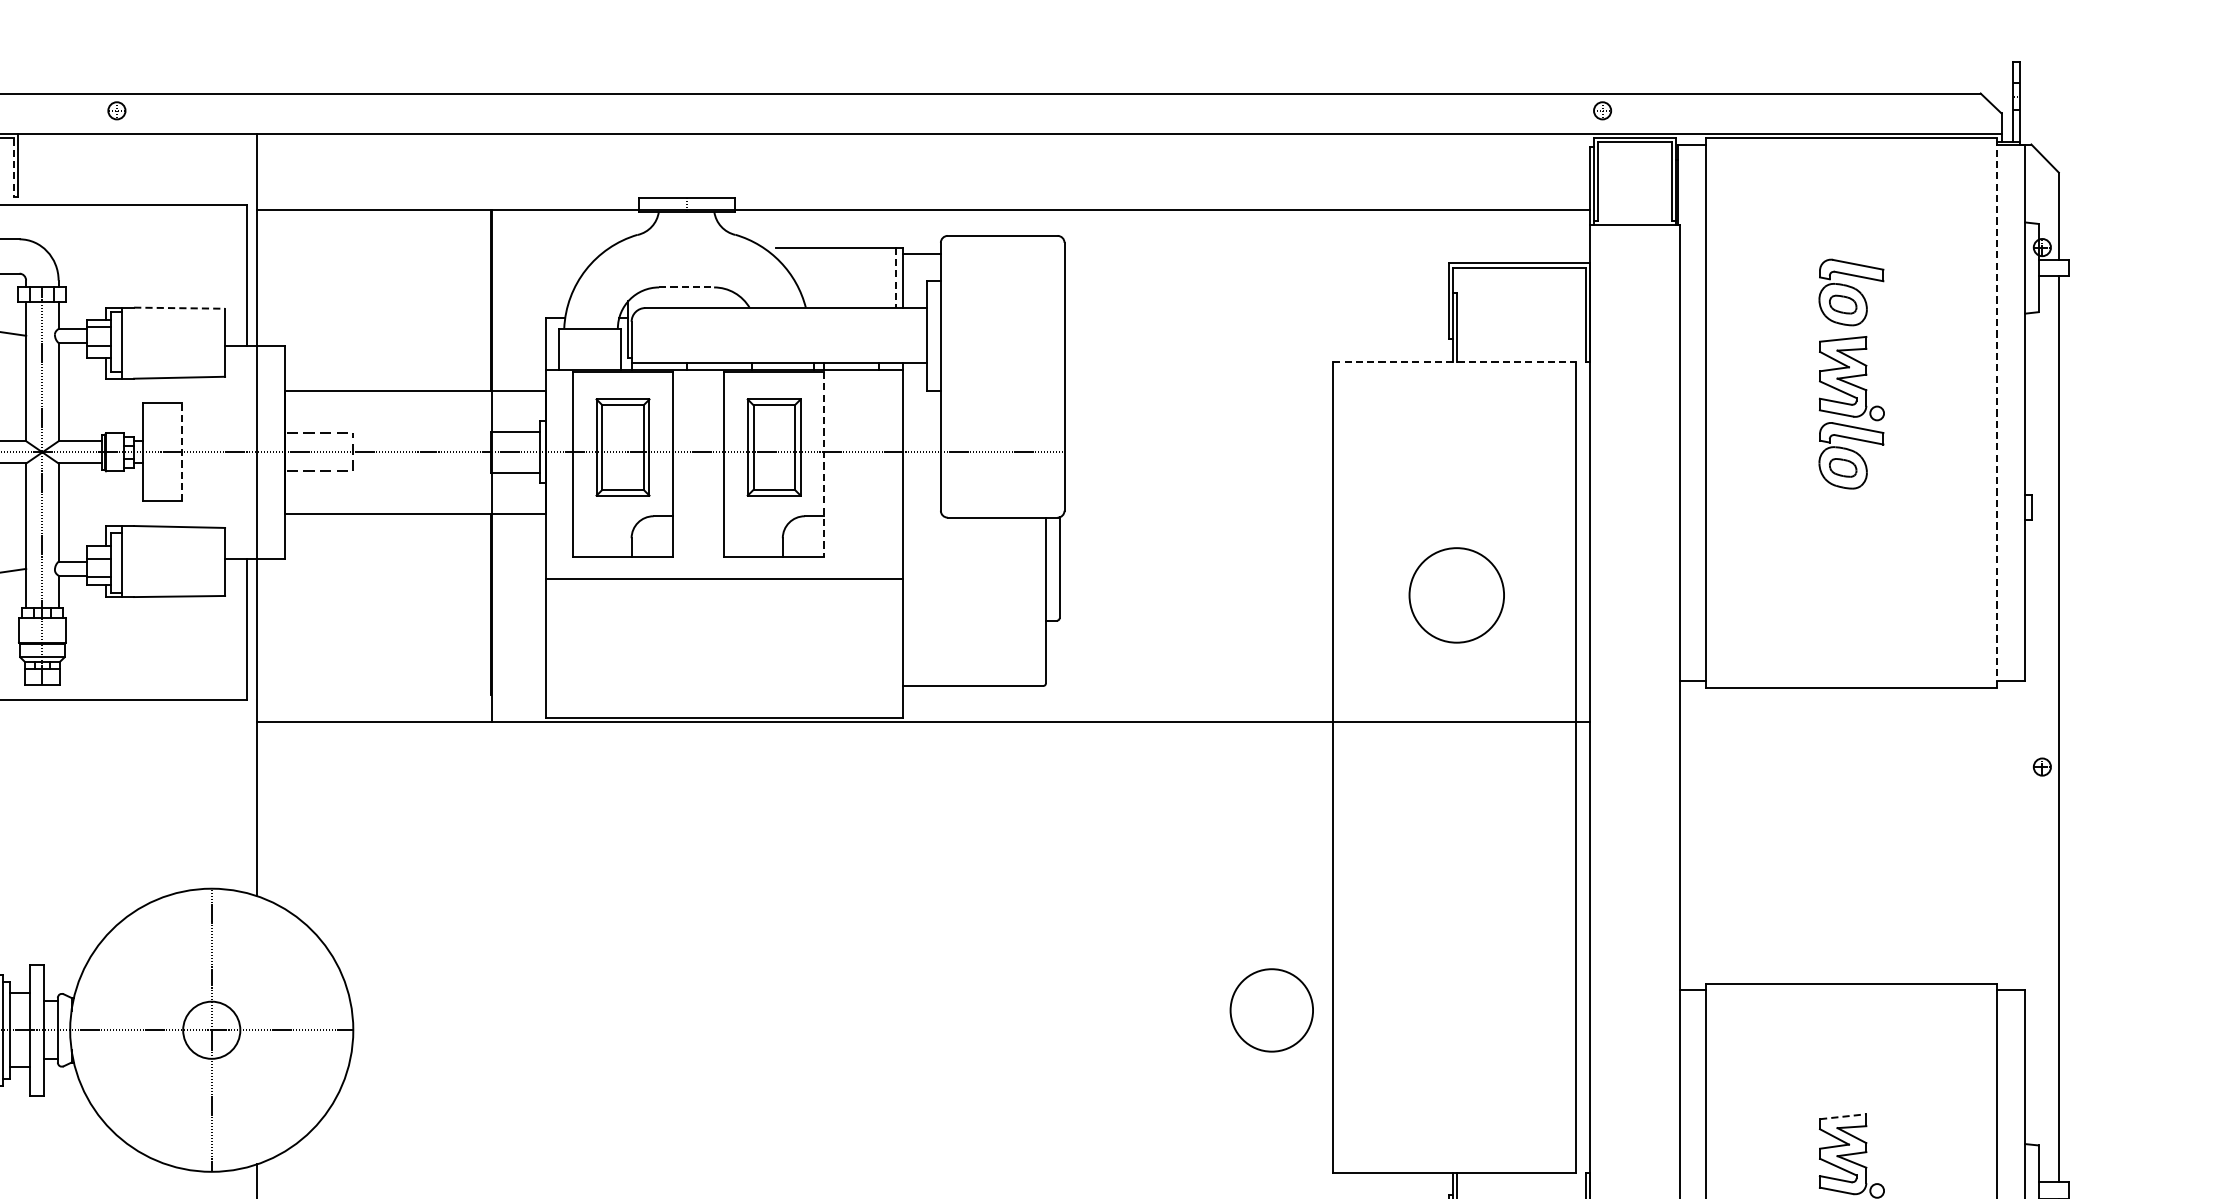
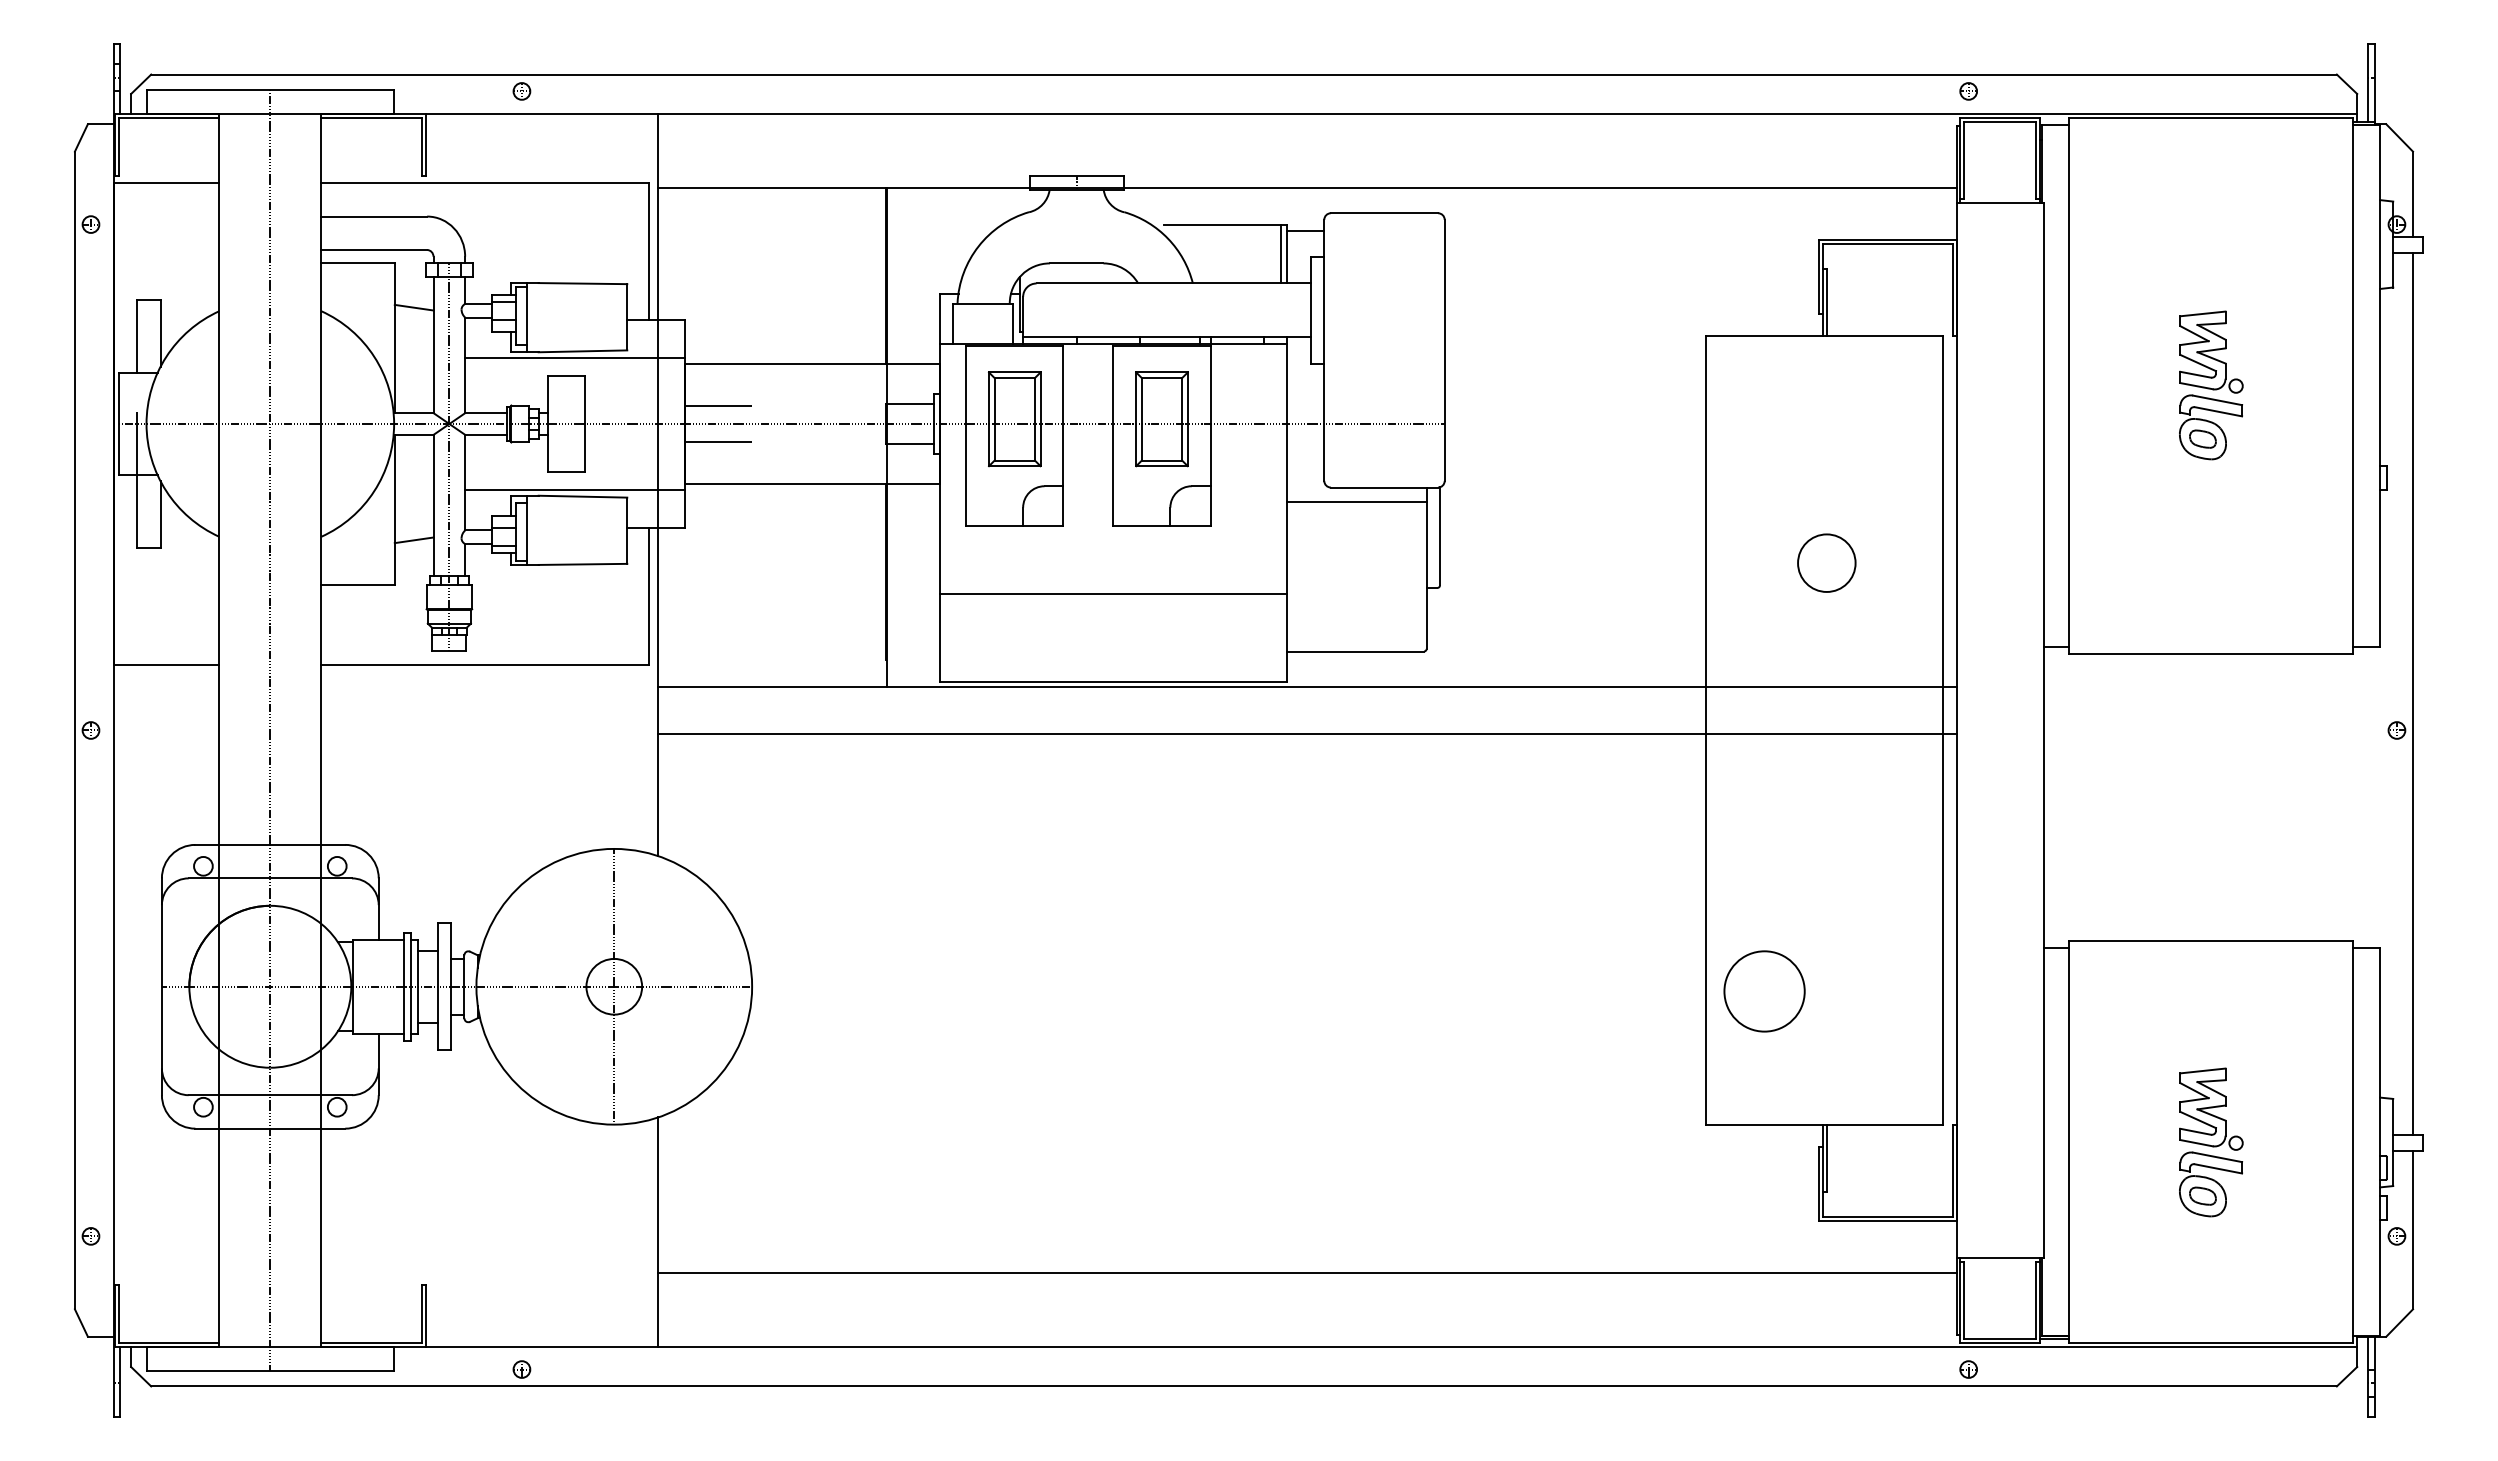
line: (13, 167) -> (421, 146), dashed -> solid
line: (895, 278) -> (1280, 254), dashed -> solid
line: (686, 287) -> (1076, 263), dashed -> solid
part: (1851, 292) -> (2211, 268), removed
line: (180, 308) -> (583, 283), dashed -> solid
line: (1455, 361) -> (1825, 335), dashed -> solid
line: (171, 385) -> (575, 358), added
line: (1997, 412) -> (2353, 385), dashed -> solid
line: (181, 452) -> (584, 424), dashed -> solid
line: (824, 465) -> (1210, 436), dashed -> solid
line: (171, 519) -> (575, 489), added
line: (973, 532) -> (1356, 502), added
line: (724, 578) -> (1113, 593), moved
circle: (1456, 594) -> (1826, 562), size x0.62
line: (923, 770) -> (1307, 733), added
circle: (1271, 1010) -> (1764, 991), moved
line: (1842, 1116) -> (2202, 1070), dashed -> solid

